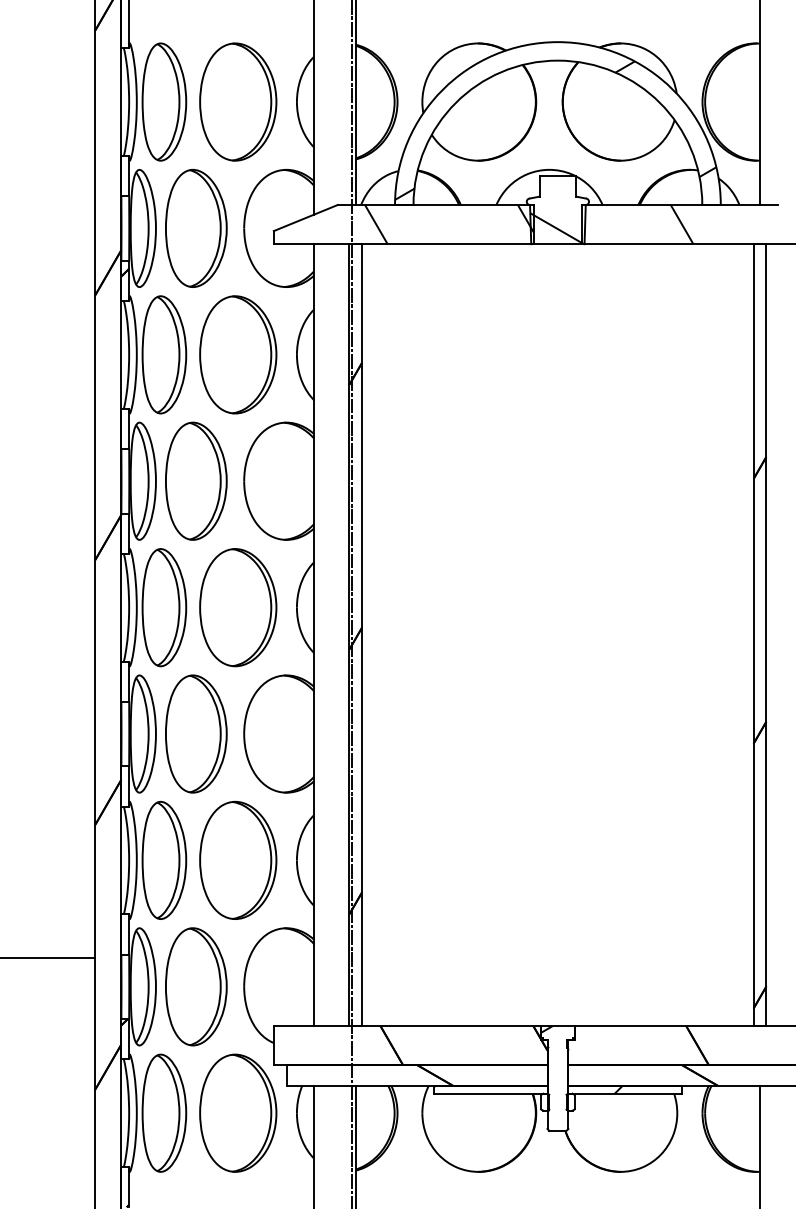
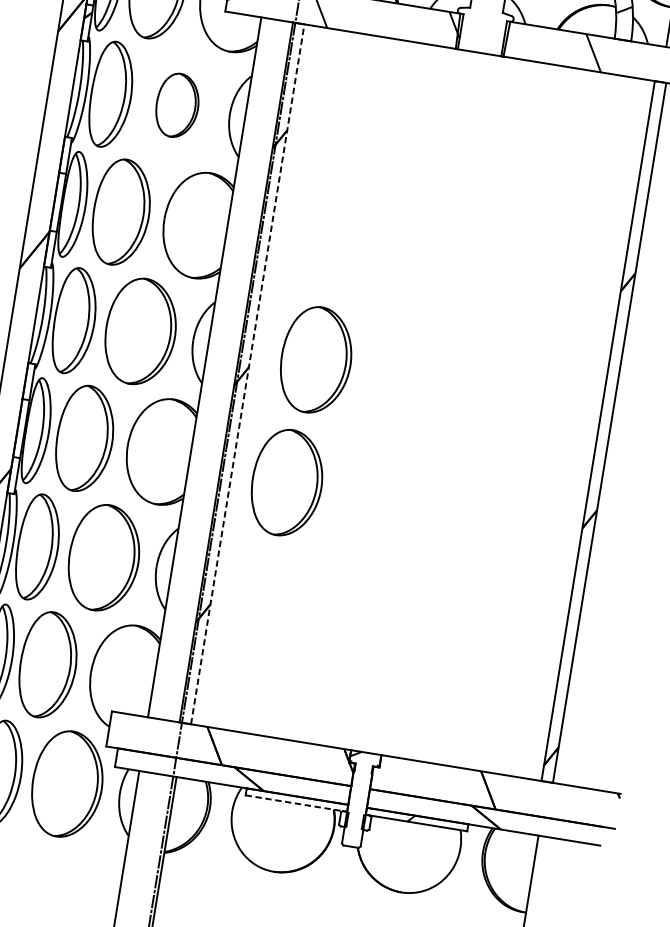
hatch: (557, 228) -> (481, 38), removed
part: (238, 354) -> (177, 105), size x0.6
part: (434, 607) -> (316, 360), added
line: (362, 635) -> (247, 374), solid -> dashed
part: (424, 745) -> (287, 482), added
line: (490, 1093) -> (296, 803), solid -> dashed

